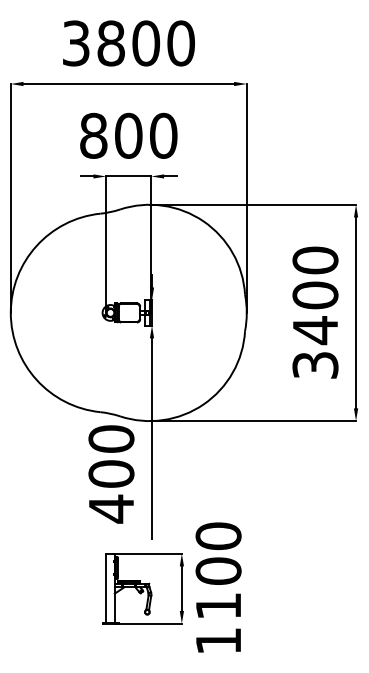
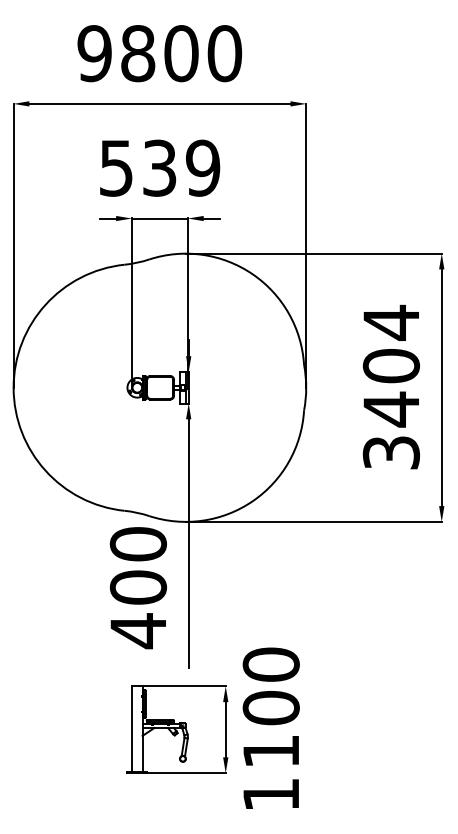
text: (76, 43) -> (94, 53), 3800 -> 9800
text: (128, 135) -> (159, 167), 800 -> 539
text: (315, 260) -> (391, 322), 3400 -> 3404

